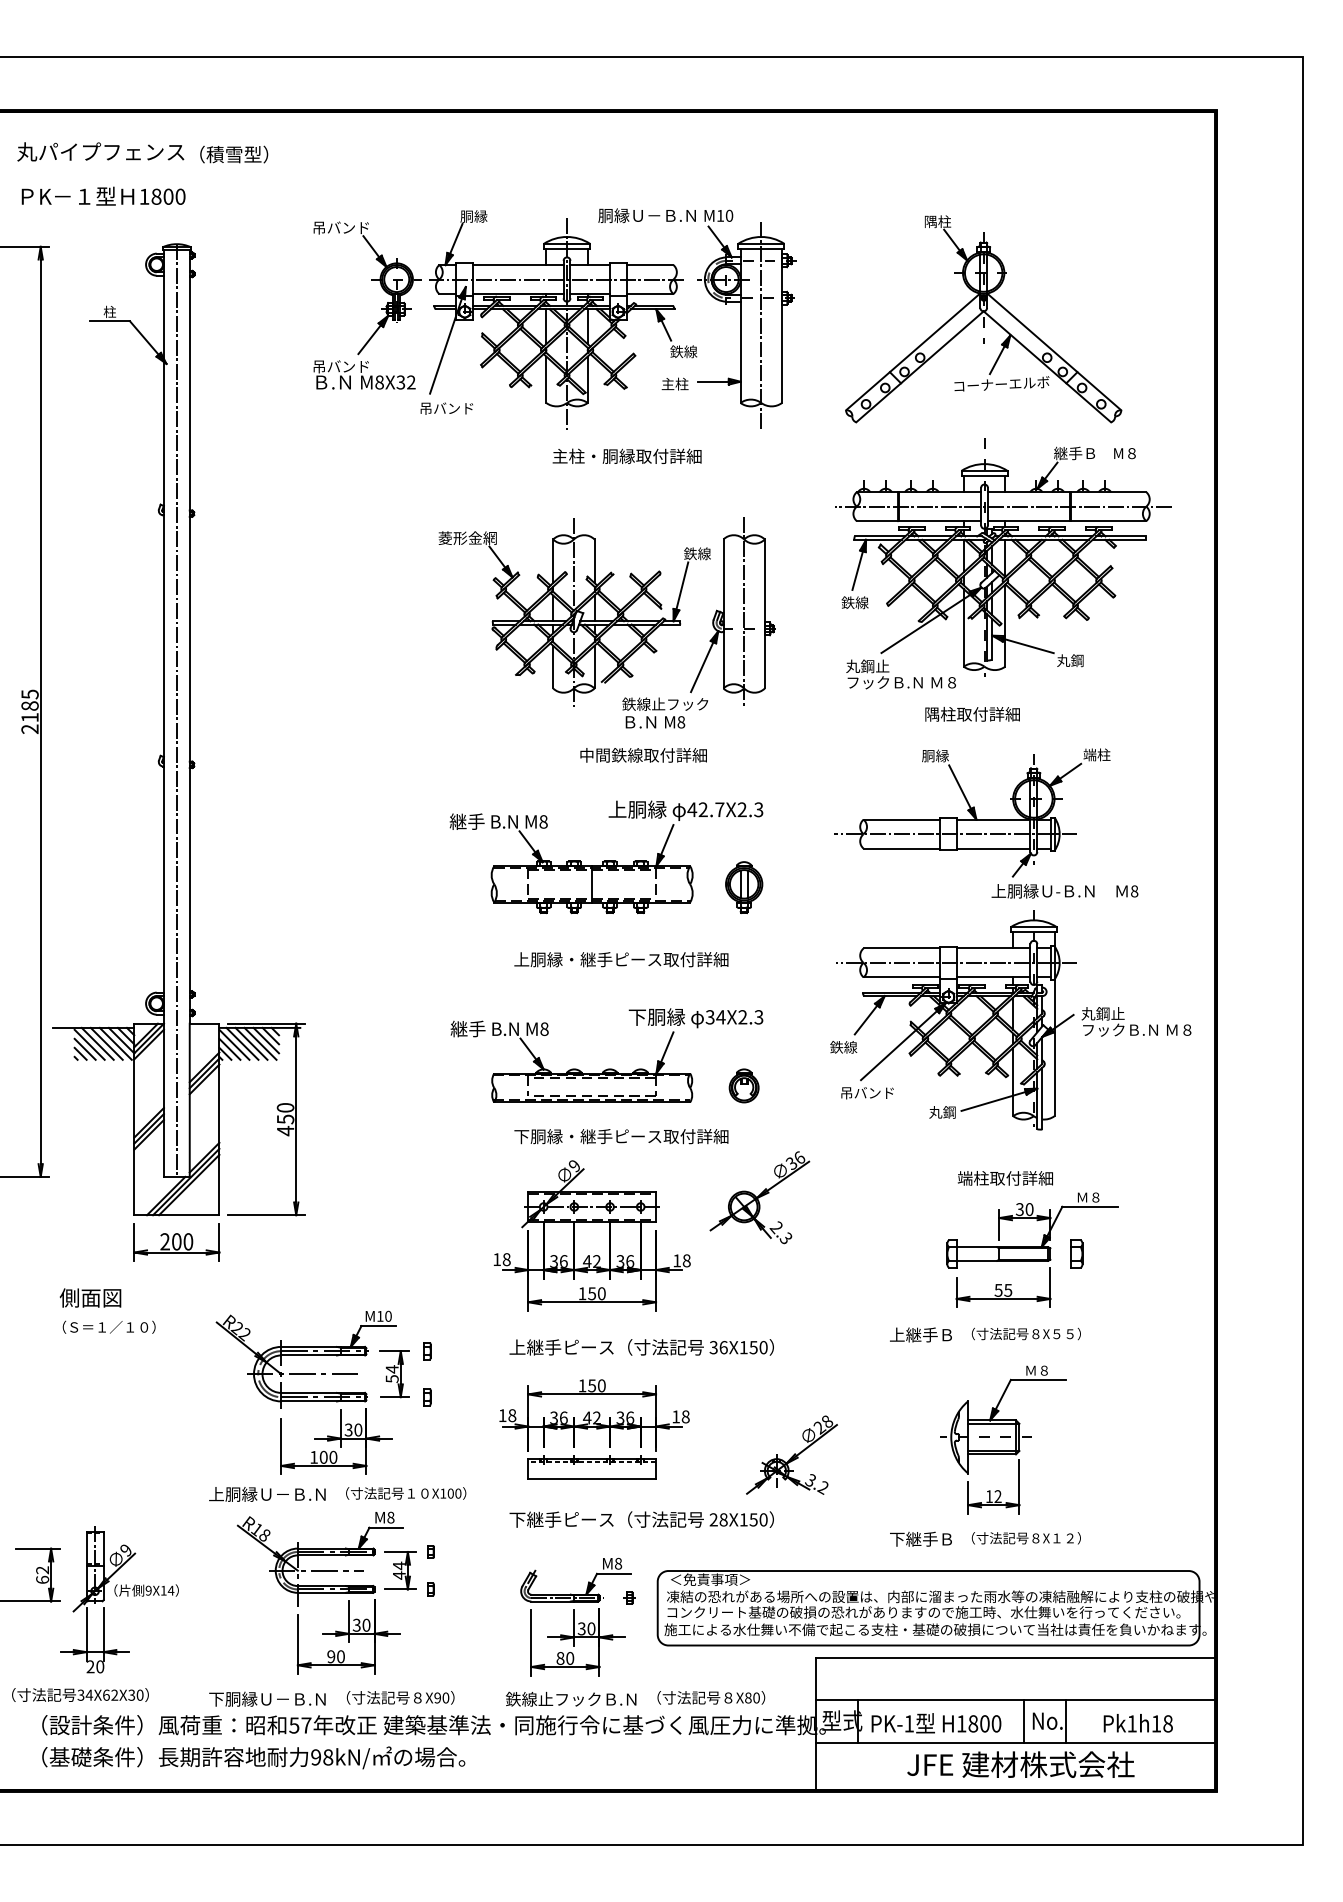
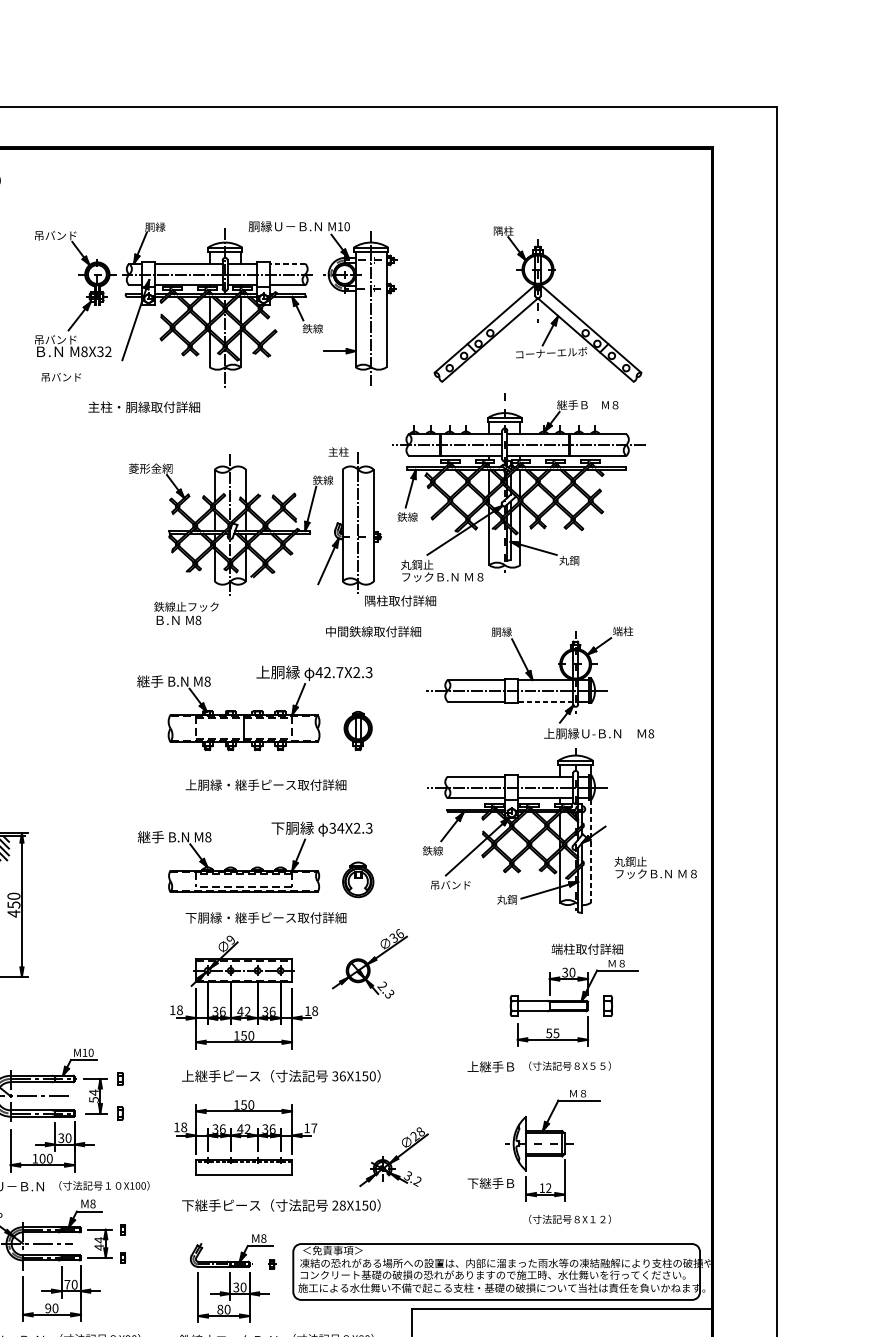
line: (649, 265) -> (287, 263), solid -> dashed
text: (674, 383) -> (338, 451), moved
text: (446, 408) -> (61, 377), moved
text: (626, 455) -> (143, 406), moved
part: (1003, 563) -> (519, 487), moved
text: (665, 712) -> (186, 613), moved
text: (972, 714) -> (400, 601), moved
text: (643, 755) -> (373, 631), moved
line: (993, 848) -> (545, 701), solid -> dashed
text: (1136, 1021) -> (655, 867), moved
line: (1054, 1048) -> (591, 851), solid -> dashed
part: (743, 1085) -> (357, 879), size x1.4
text: (1004, 1178) -> (586, 949), moved
text: (685, 1416) -> (314, 1128), 18 -> 17
text: (920, 1538) -> (490, 1182), moved
text: (356, 1624) -> (67, 1284), 30 -> 70

